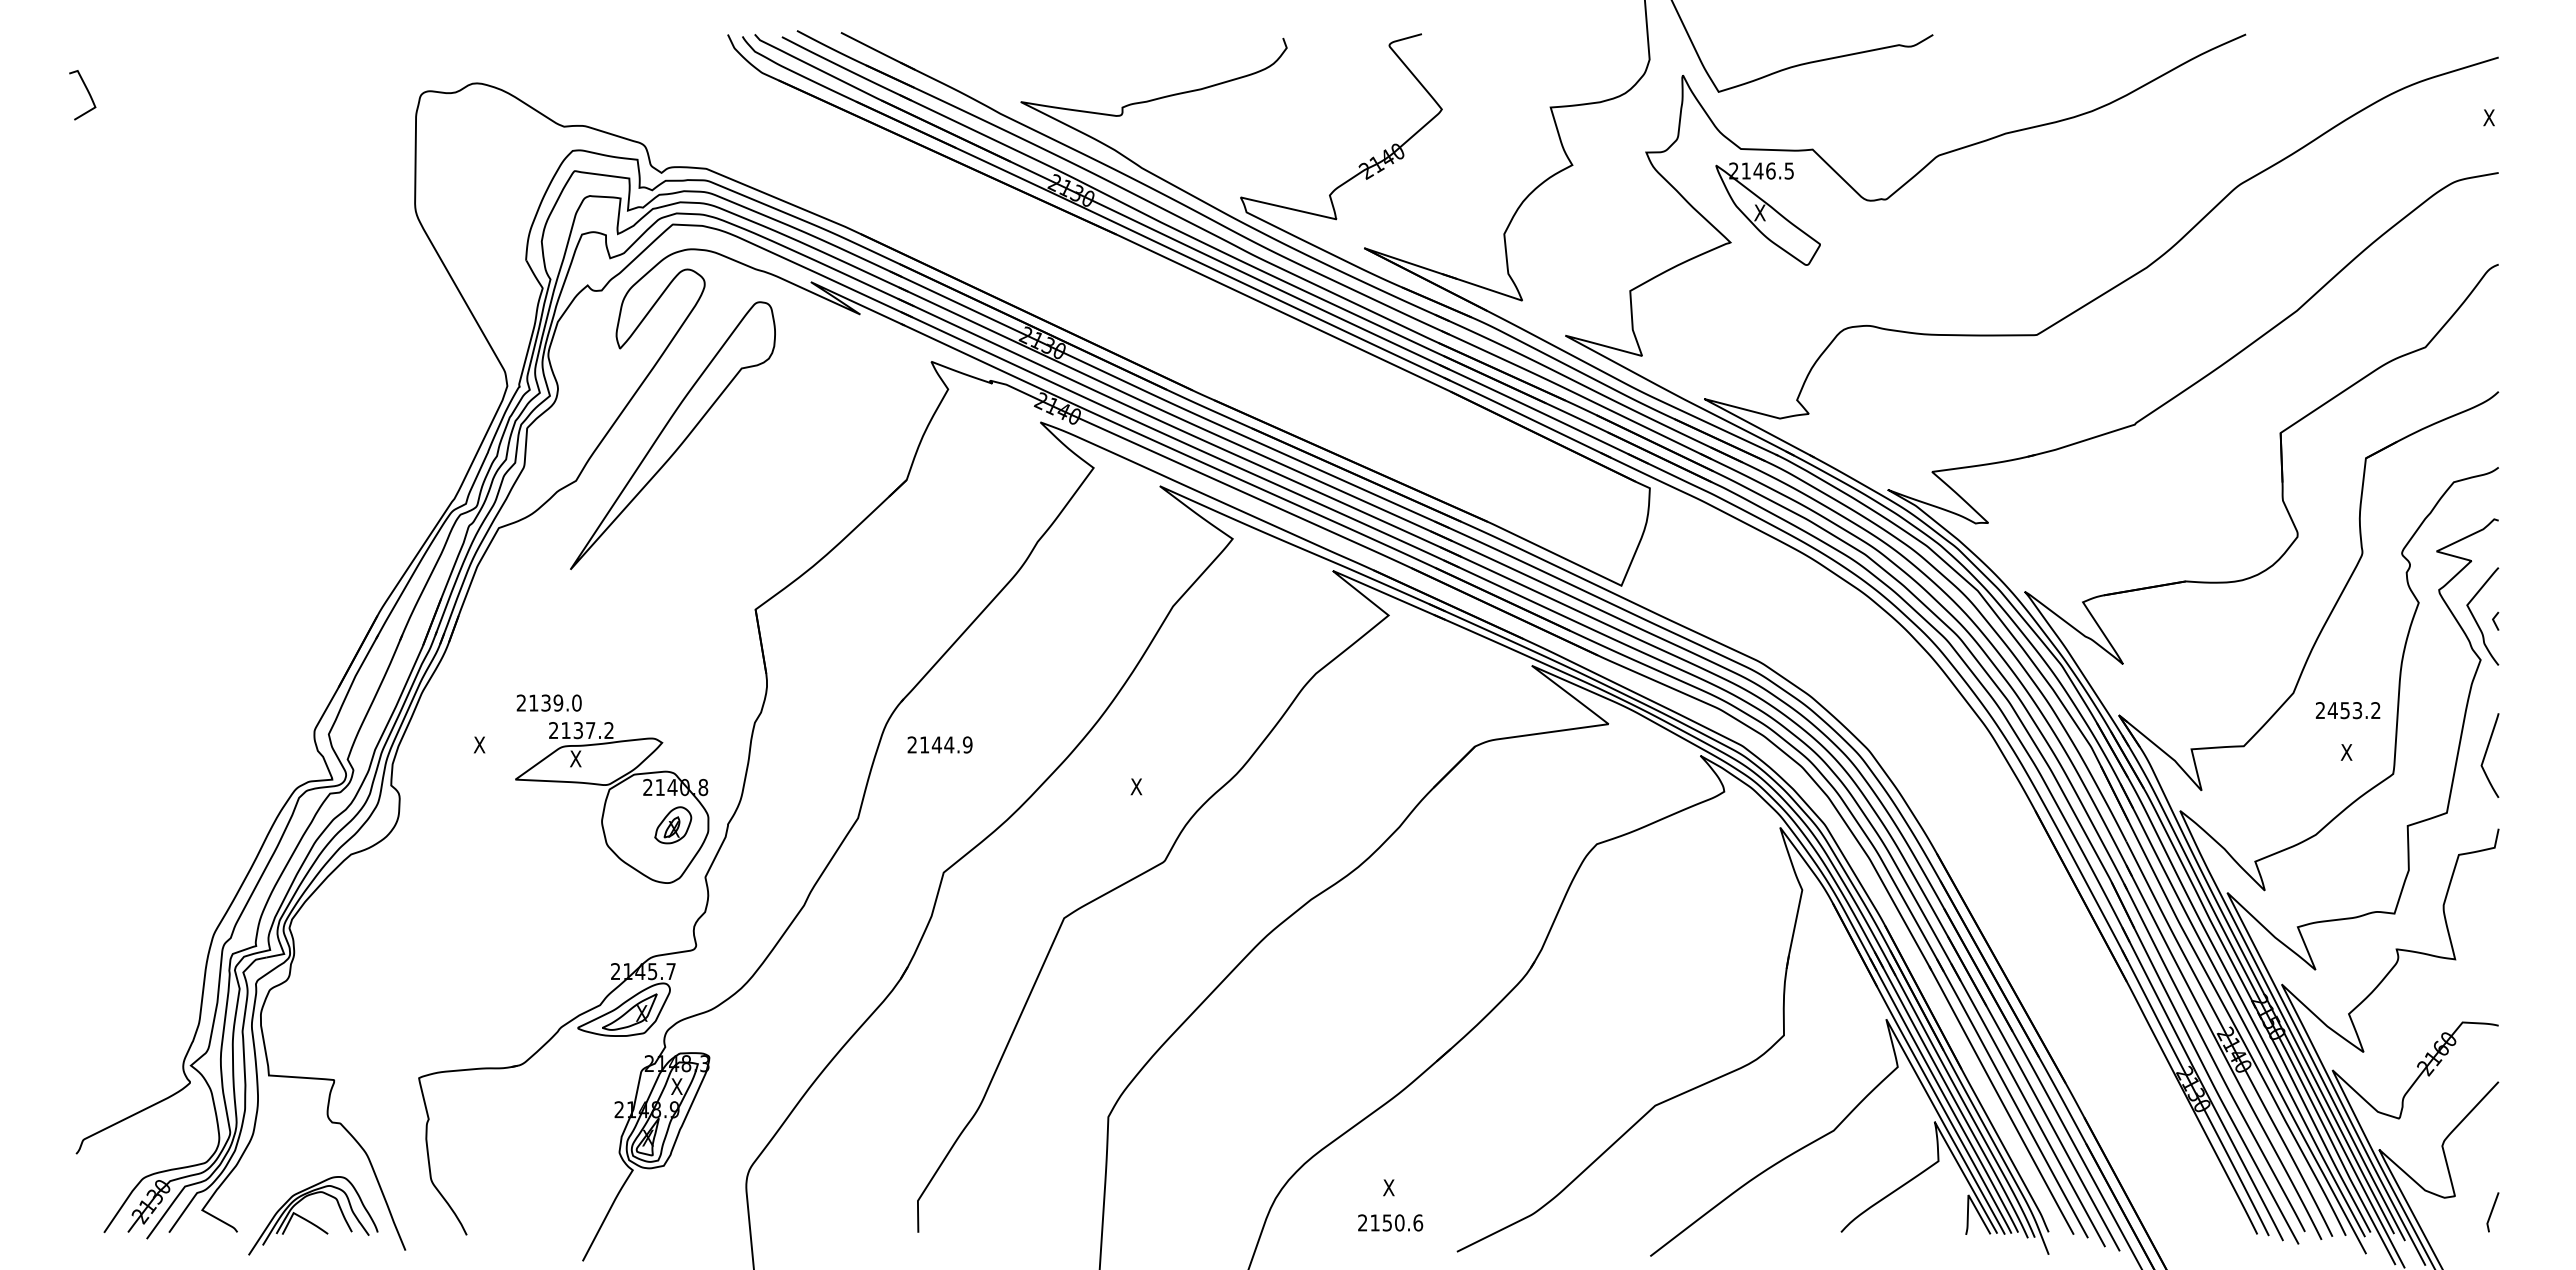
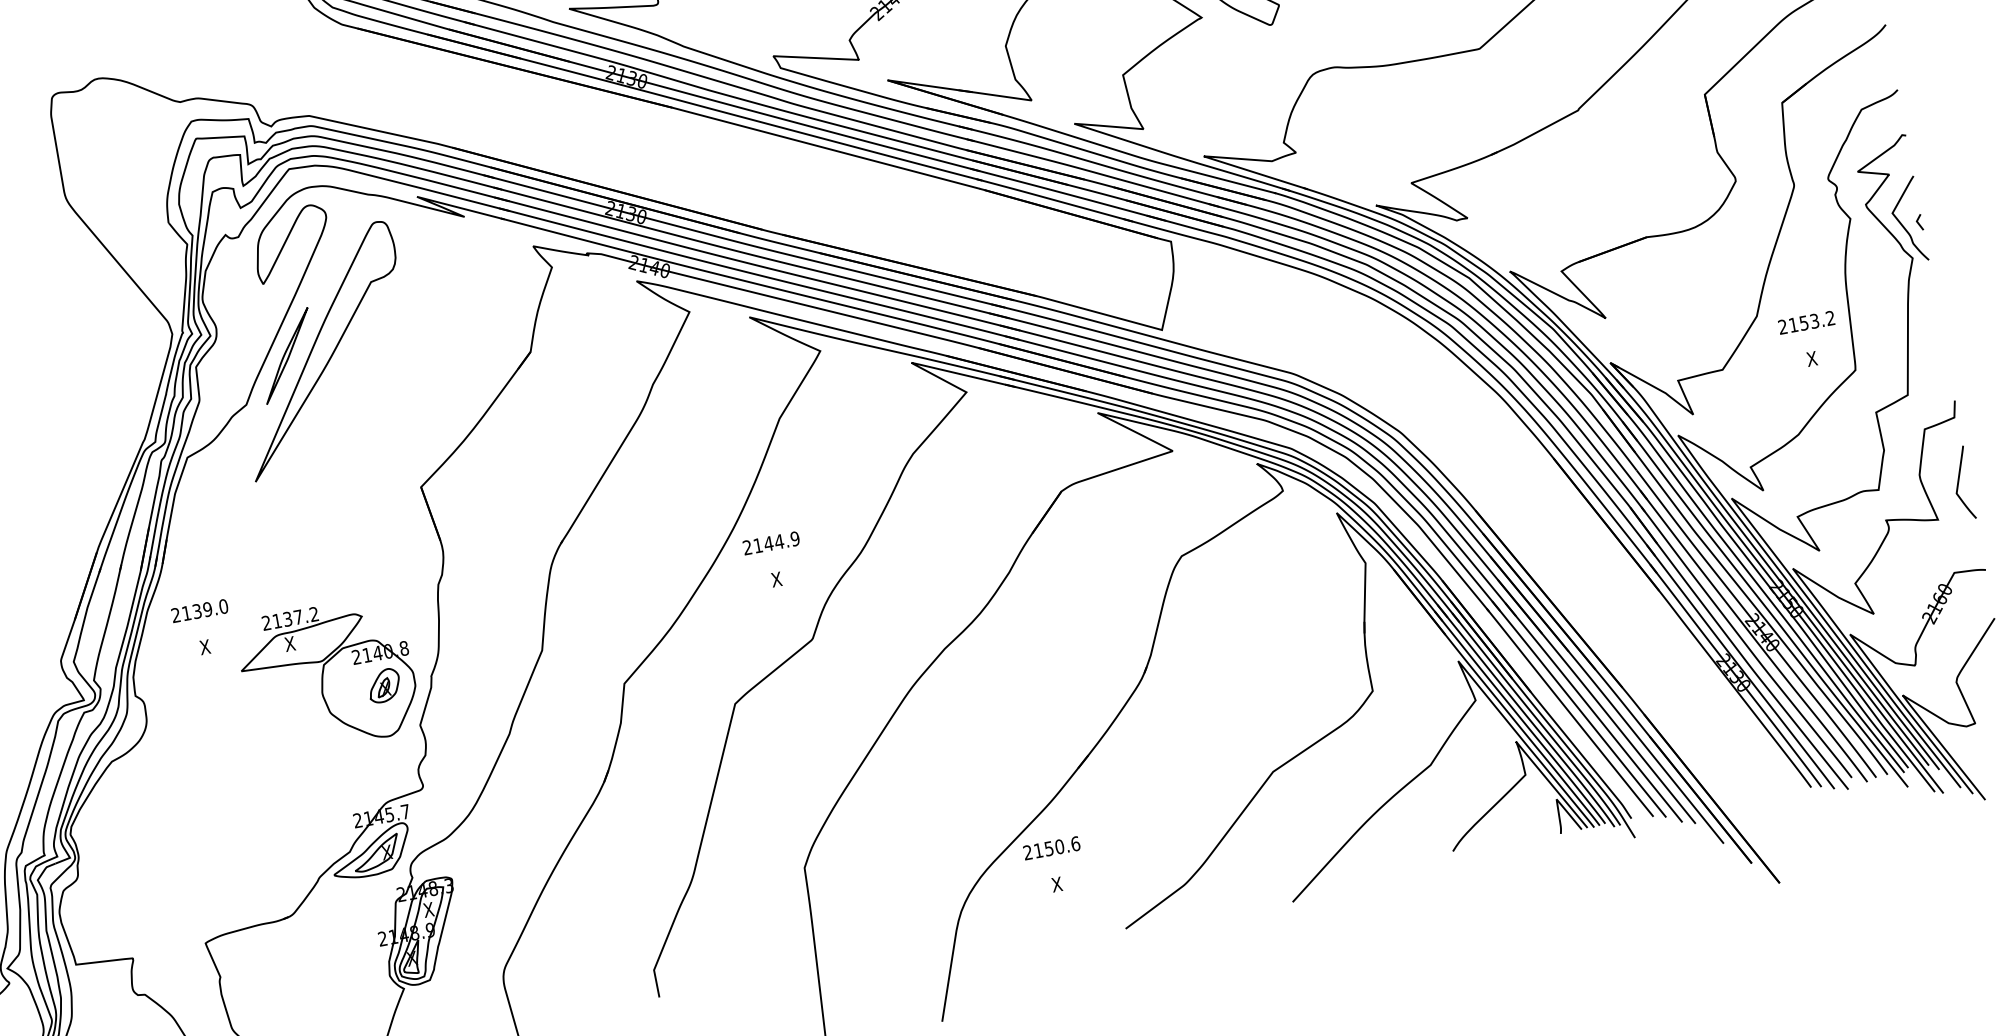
part: (631, 434) -> (286, 356), added
text: (548, 702) -> (199, 610), moved
text: (2332, 710) -> (1793, 325), 2453.2 -> 2153.2
text: (939, 744) -> (770, 542), moved
curve: (2486, 754) -> (1959, 483), moved
text: (1390, 1222) -> (1051, 847), moved

